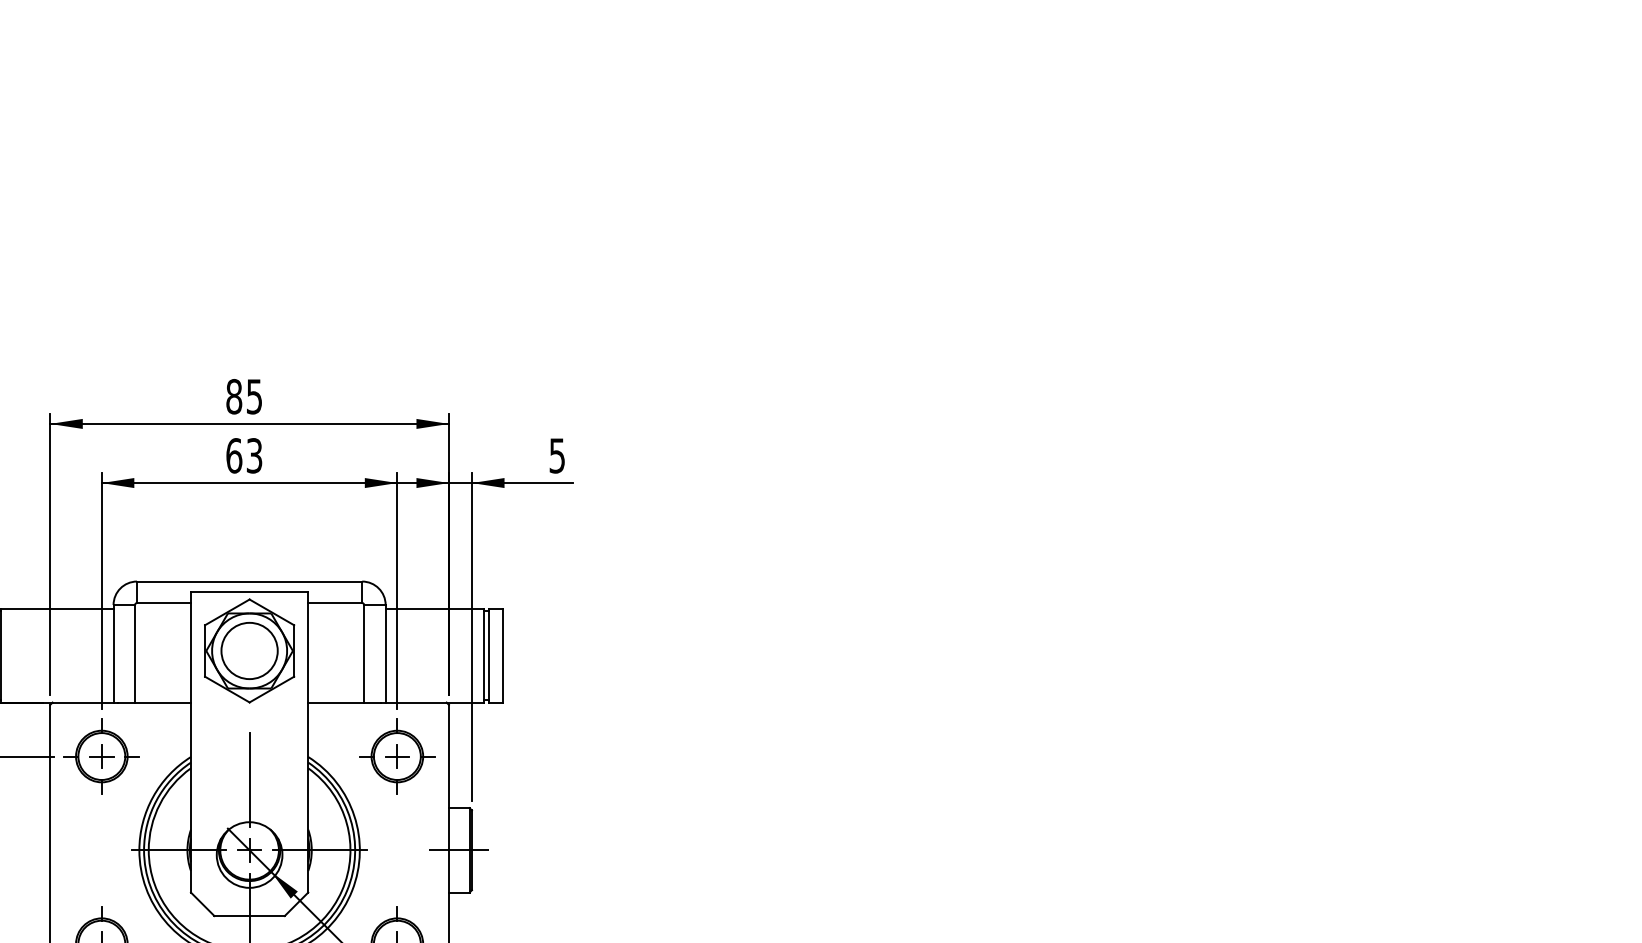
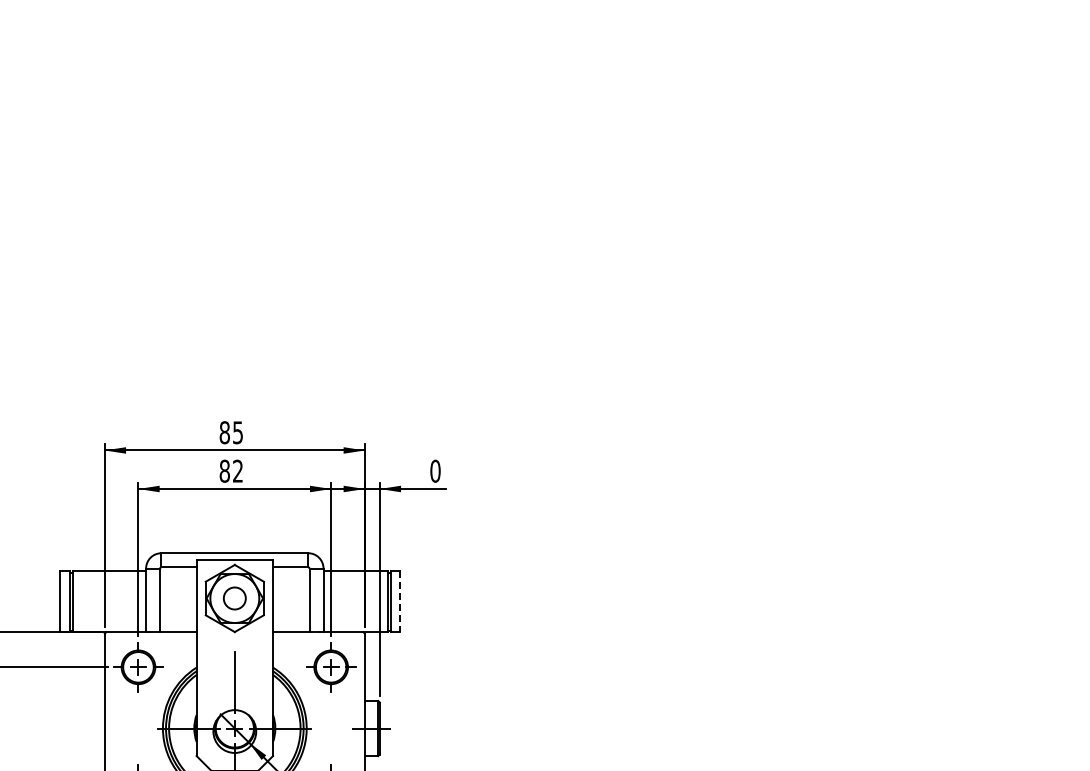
text: (242, 454) -> (230, 470), 63 -> 82
text: (557, 454) -> (435, 470), 5 -> 0
circle: (249, 650) -> (234, 598), size x0.6
line: (503, 655) -> (400, 601), solid -> dashed

